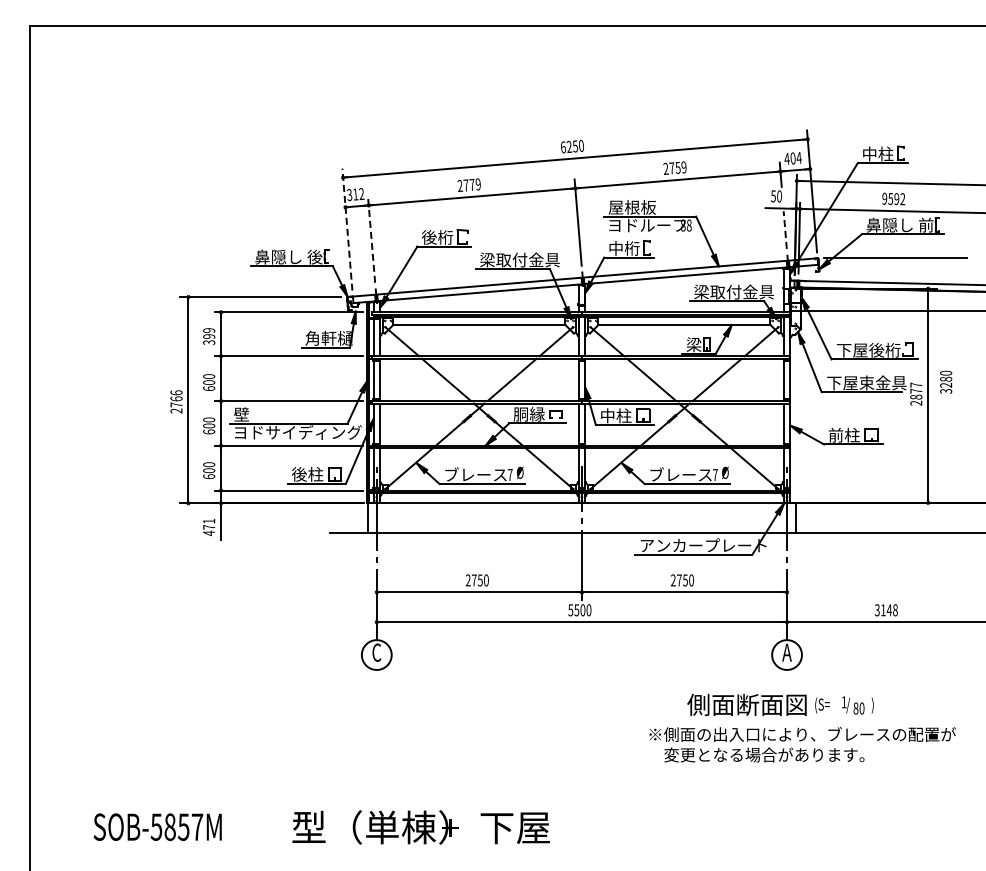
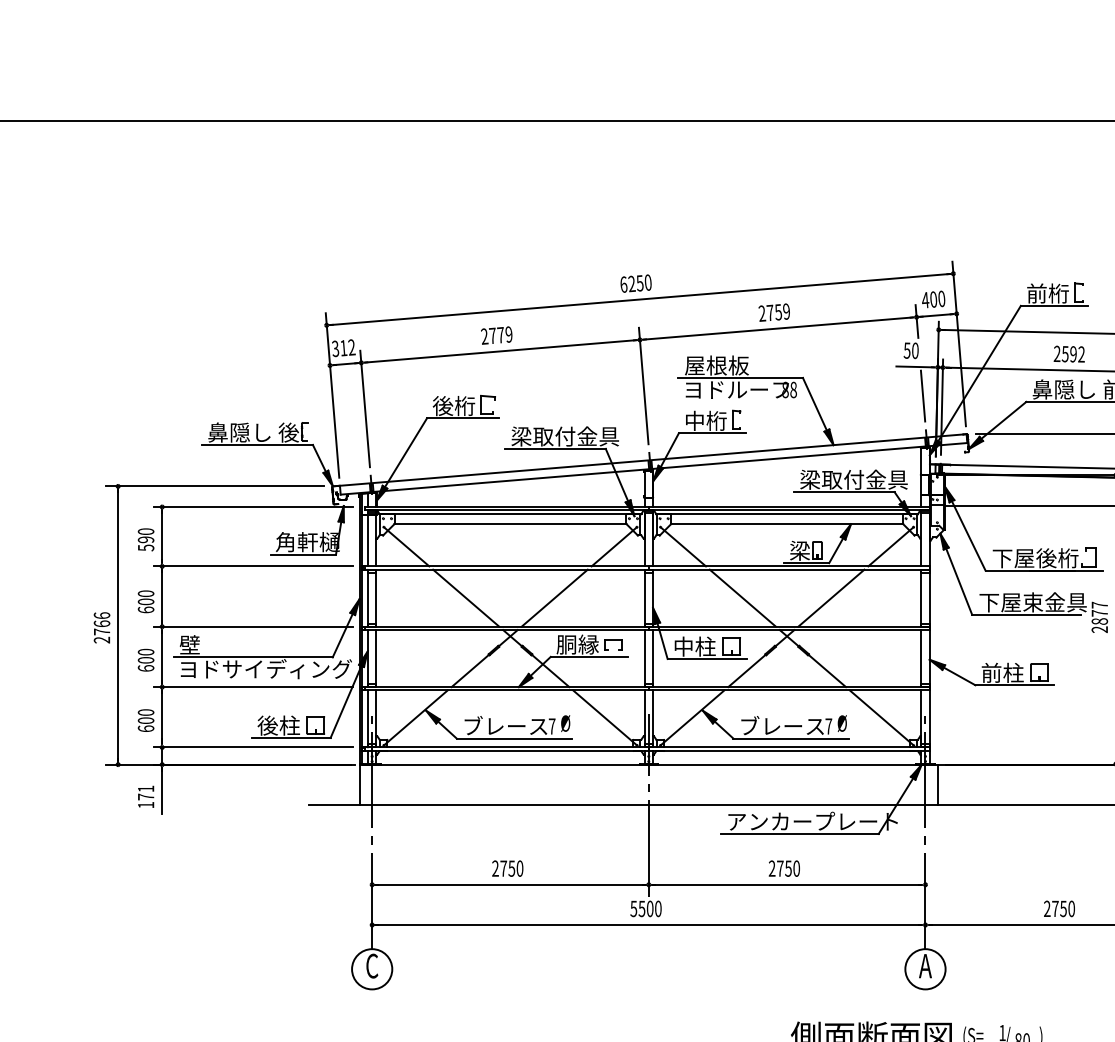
text: (877, 153) -> (1047, 292), 中柱 -> 前桁
text: (798, 158) -> (940, 299), 404 -> 400
text: (884, 198) -> (1056, 353), 9592 -> 2592
line: (347, 229) -> (332, 395), dashed -> solid
line: (785, 230) -> (923, 396), dashed -> solid
line: (371, 239) -> (365, 408), dashed -> solid
text: (209, 336) -> (146, 539), 399 -> 590
text: (209, 533) -> (146, 805), 471 -> 171
text: (885, 610) -> (1058, 909), 3148 -> 2750

